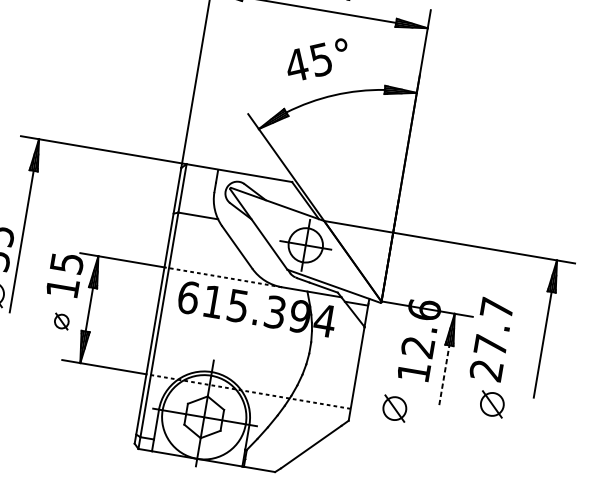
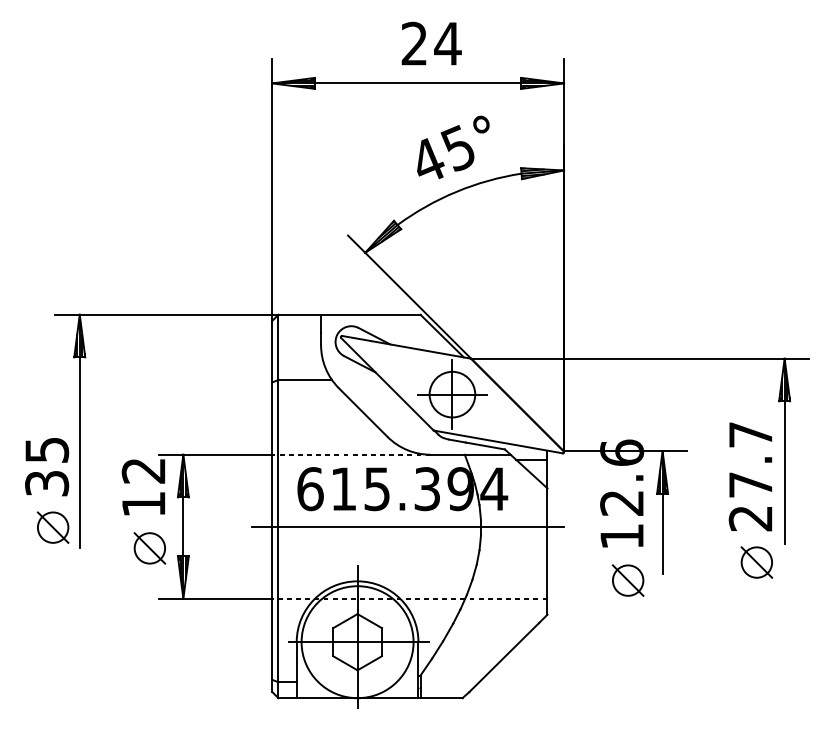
text: (317, 58) -> (453, 147), moved
text: (66, 262) -> (143, 470), 15 -> 12
part: (61, 321) -> (149, 548), size x1.67
line: (255, 337) -> (407, 526), added
text: (491, 339) -> (750, 476), moved
line: (444, 374) -> (662, 533), dashed -> solid
part: (492, 404) -> (756, 562), moved
part: (394, 408) -> (627, 580), moved

